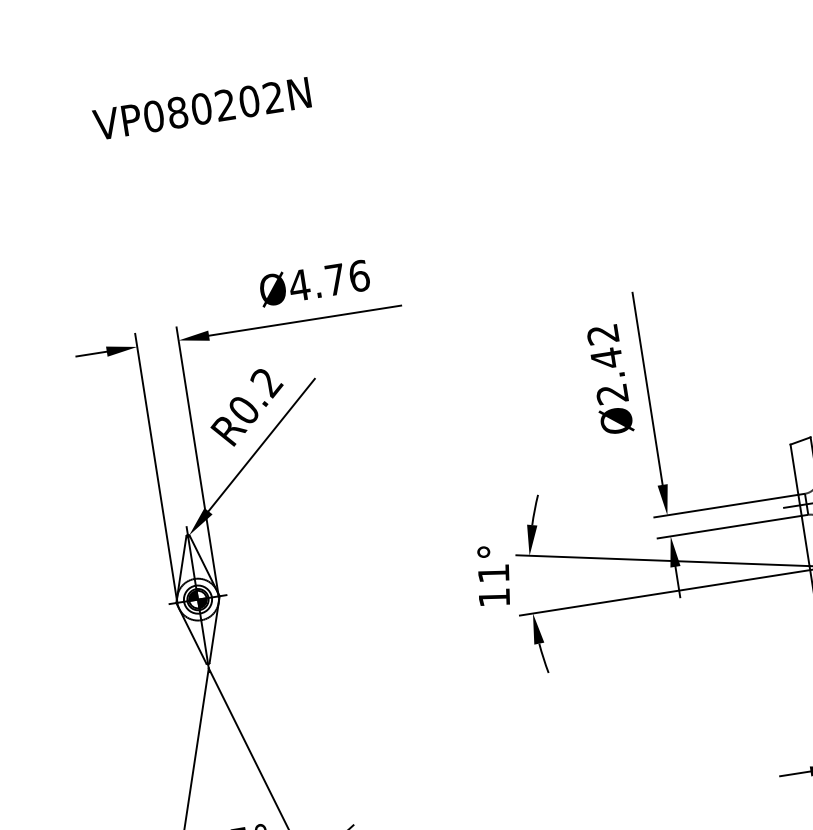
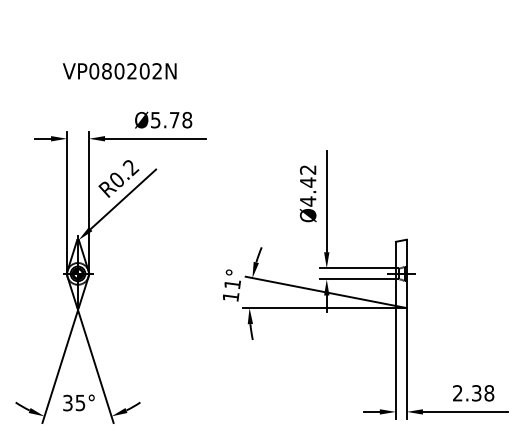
text: (201, 109) -> (119, 71), moved
text: (329, 281) -> (171, 120), Ø4.76 -> Ø5.78
text: (611, 394) -> (307, 201), Ø2.42 -> Ø4.42

